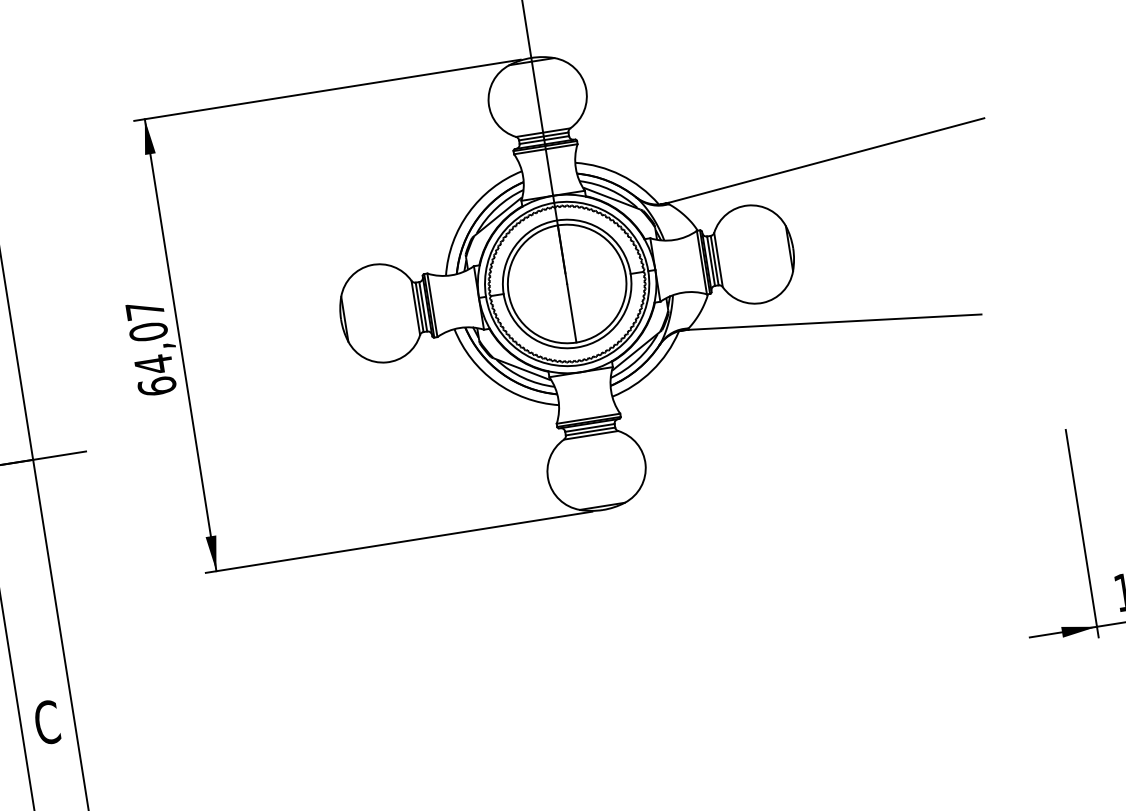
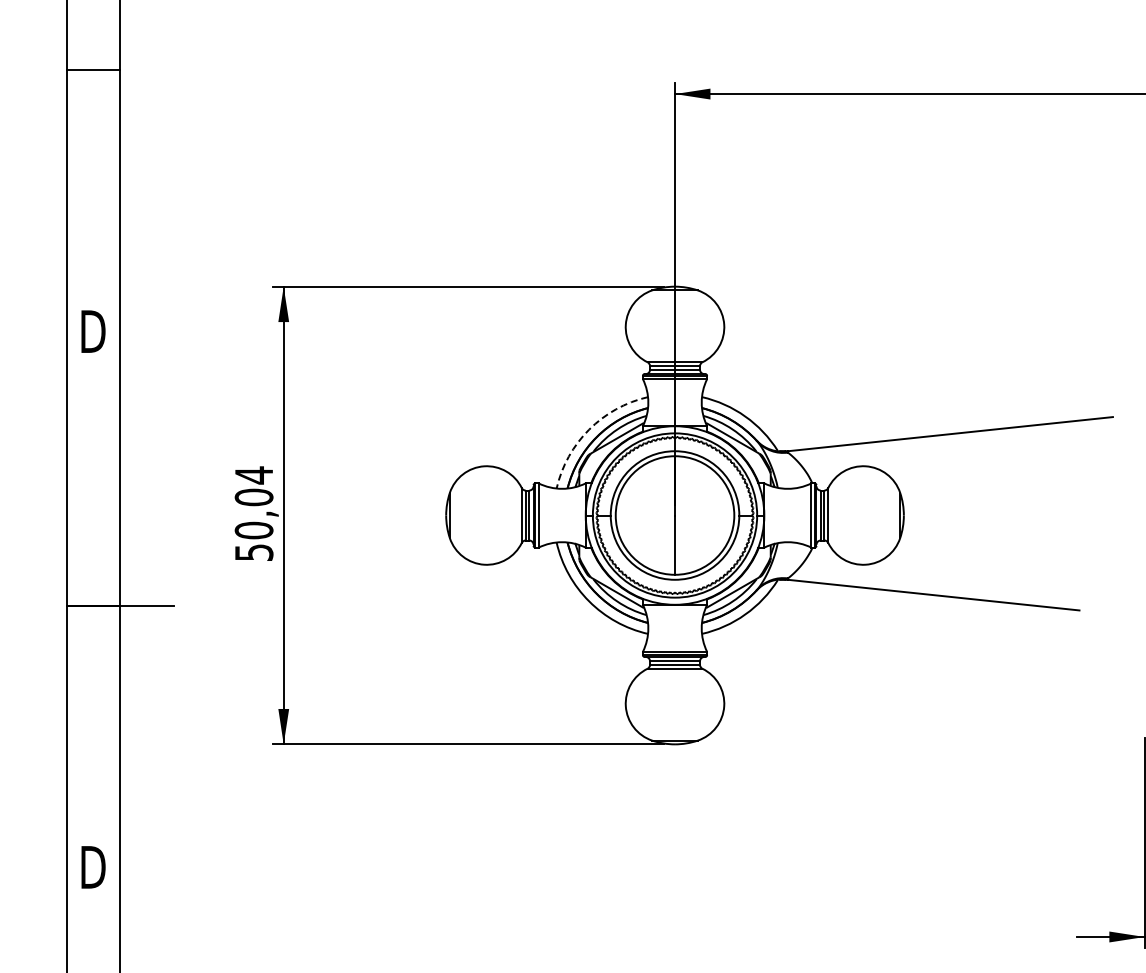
arc: (469, 212) -> (589, 429), solid -> dashed
text: (150, 347) -> (253, 513), 64,07 -> 50,04
text: (47, 722) -> (93, 867), C -> D

